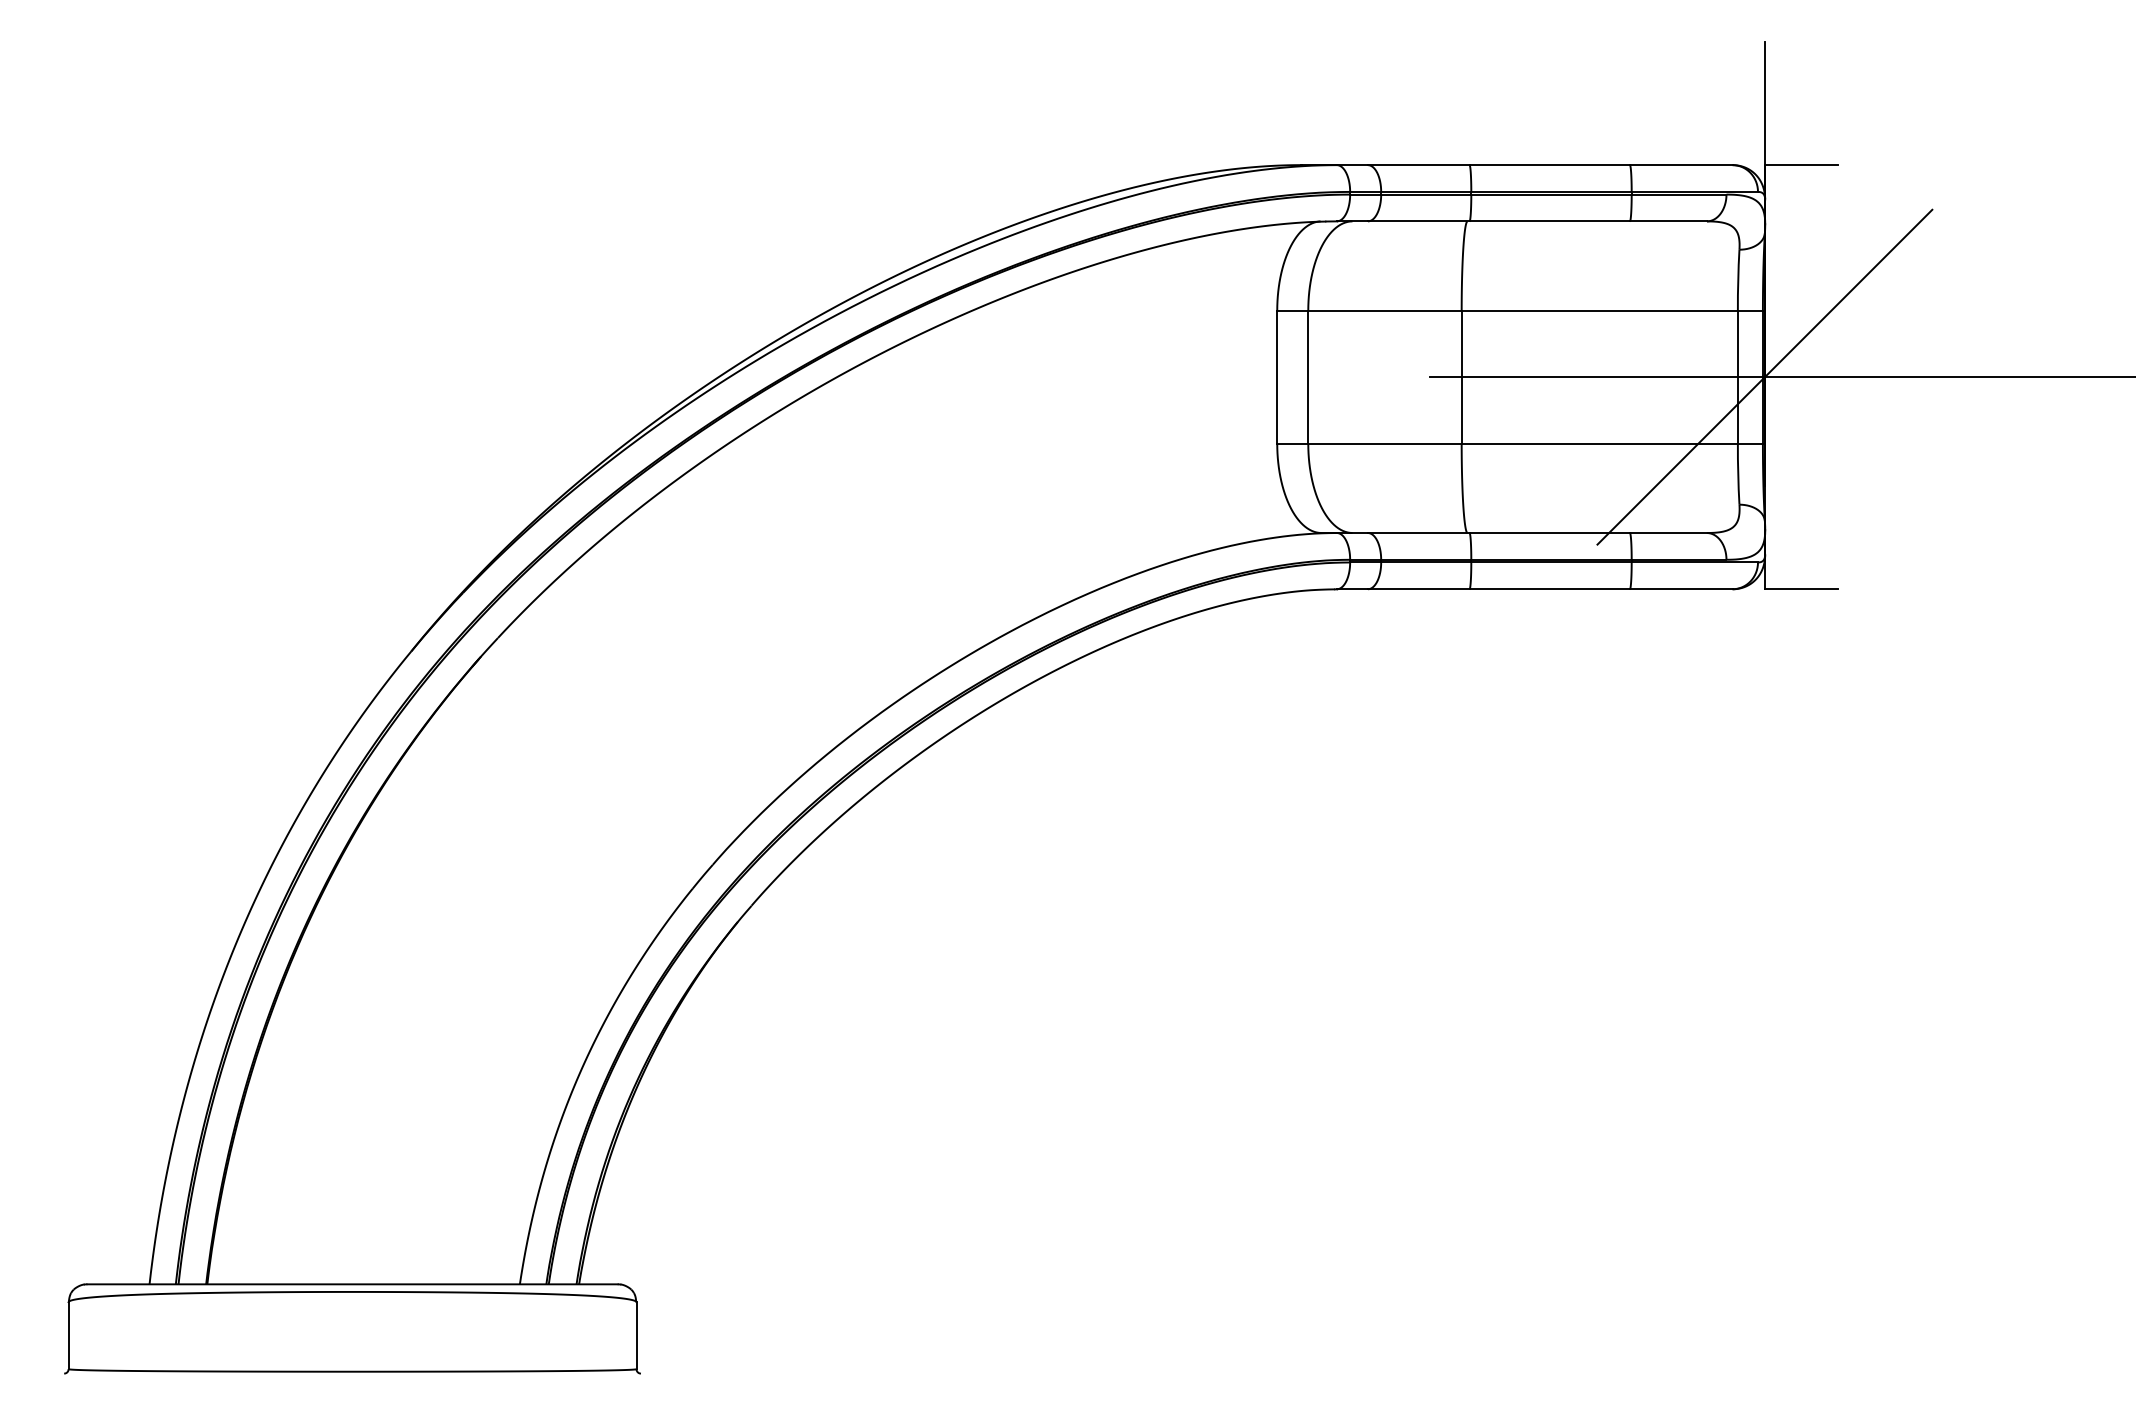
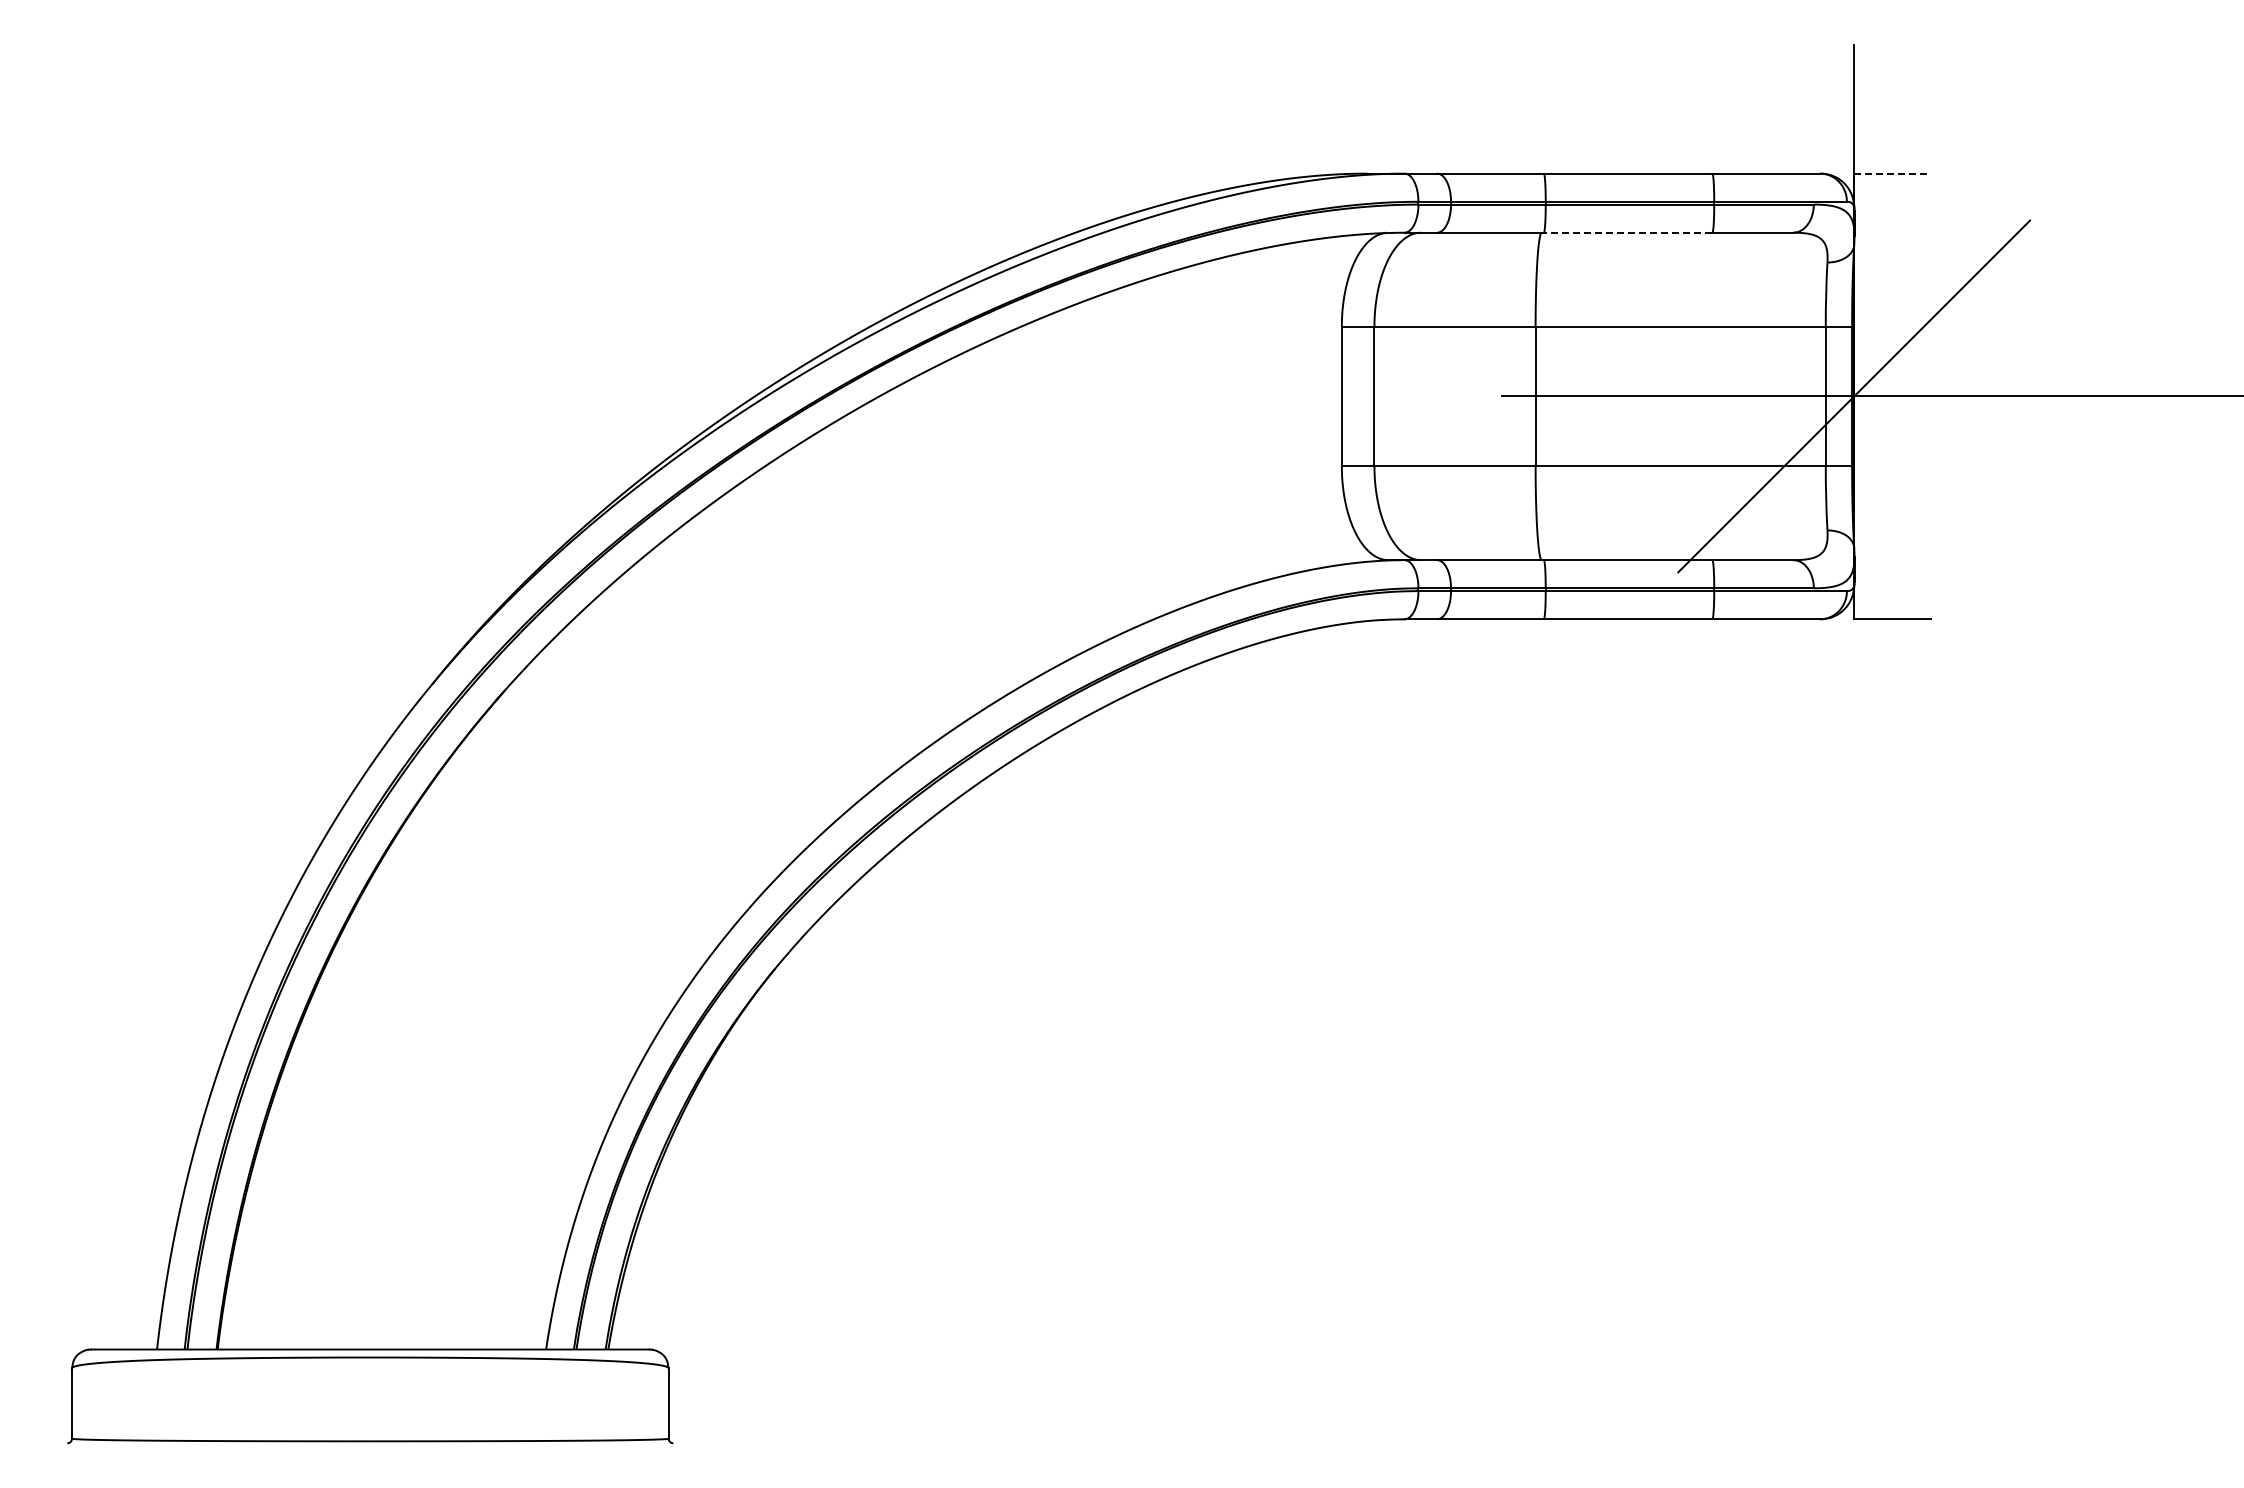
line: (1802, 164) -> (1893, 173), solid -> dashed
line: (1549, 221) -> (1627, 232), solid -> dashed

